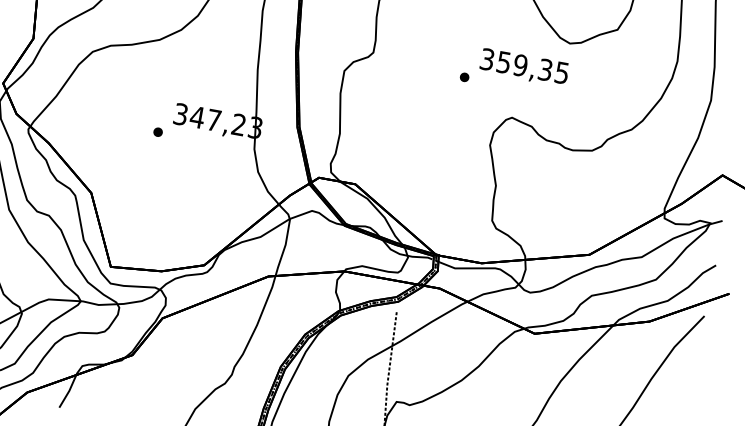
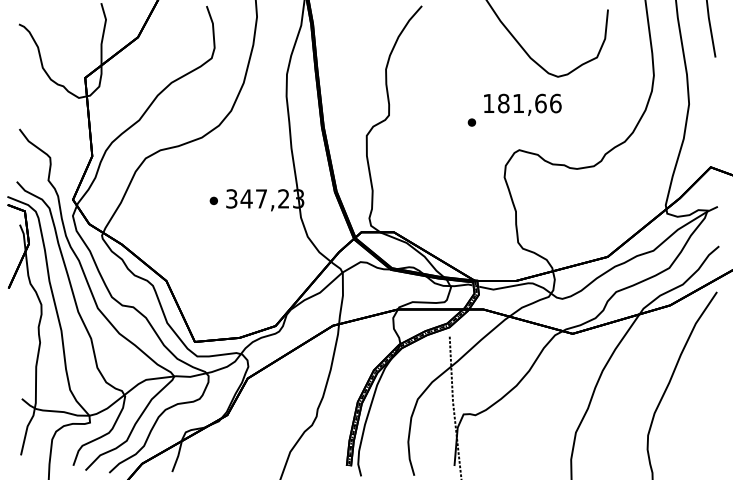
text: (524, 66) -> (522, 103), 359,35 -> 181,66
part: (157, 131) -> (213, 200), moved

